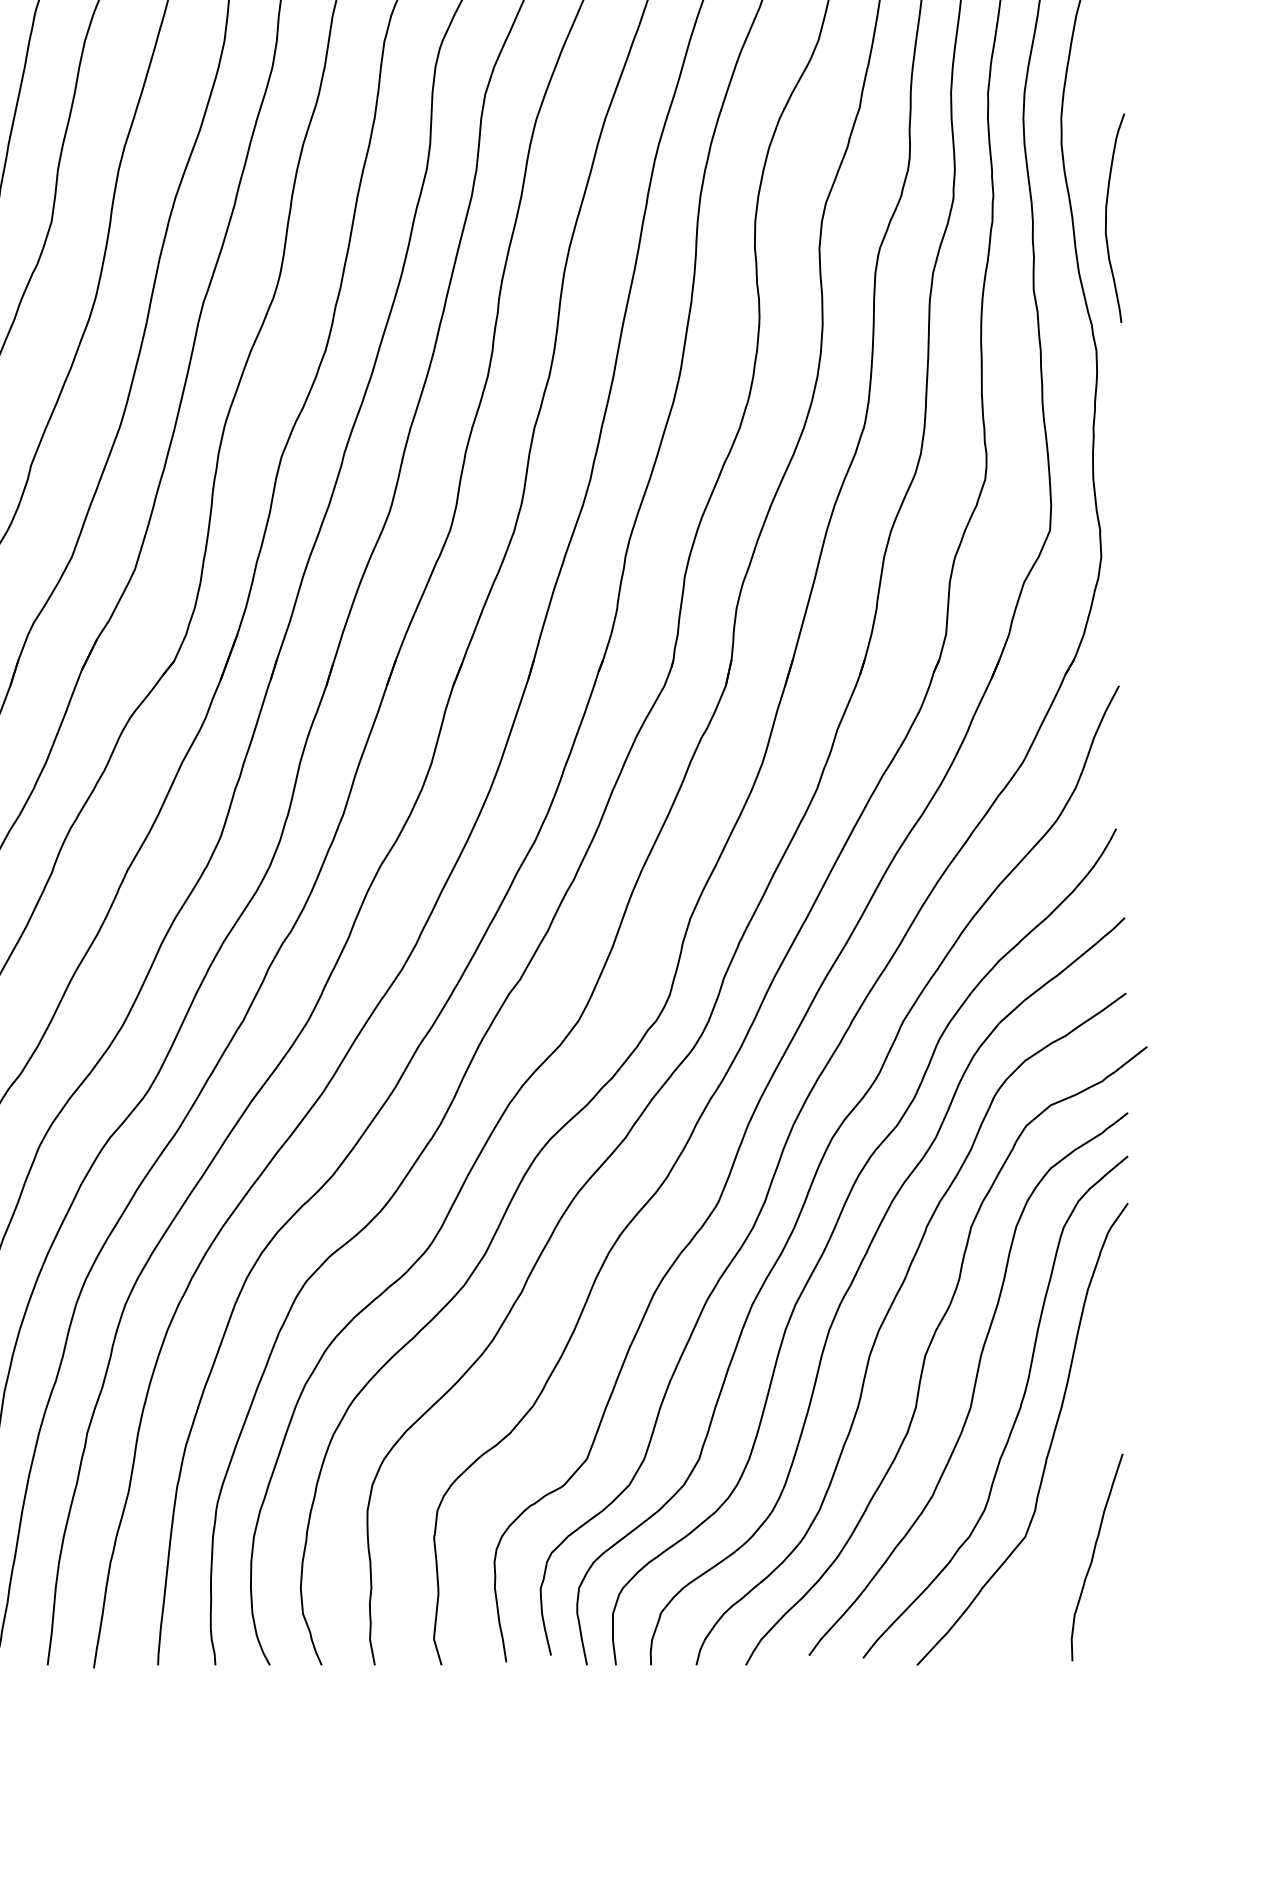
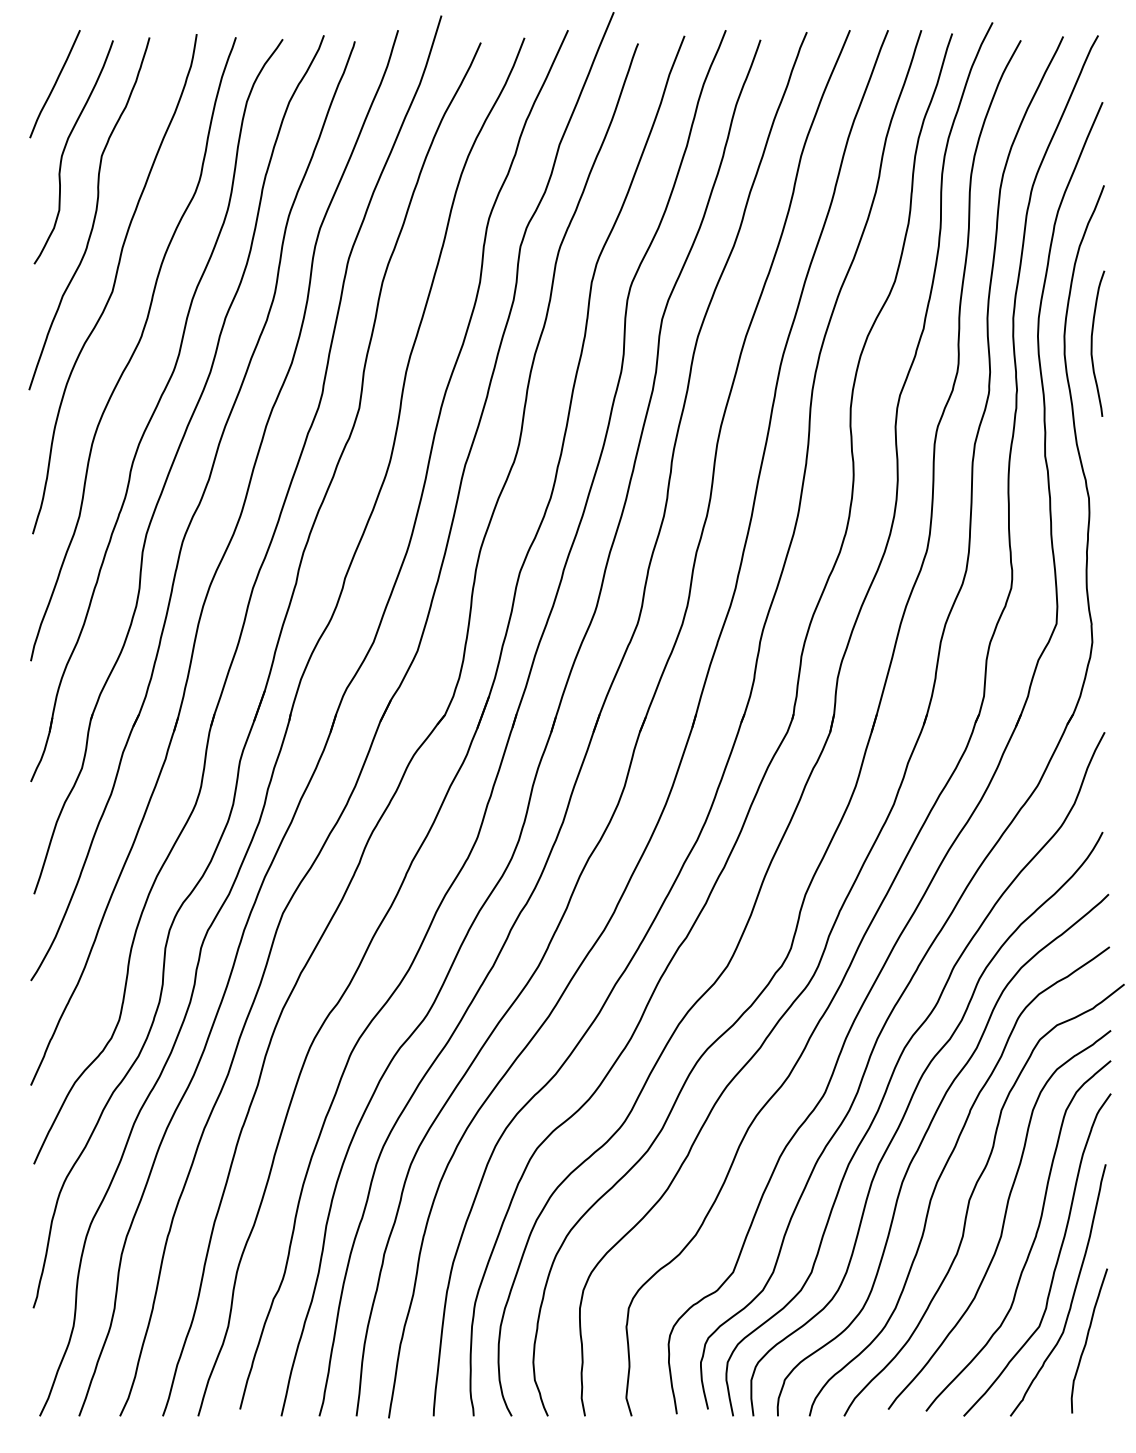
curve: (1107, 217) -> (1092, 343), moved
curve: (1072, 1492) -> (1072, 1295), added

